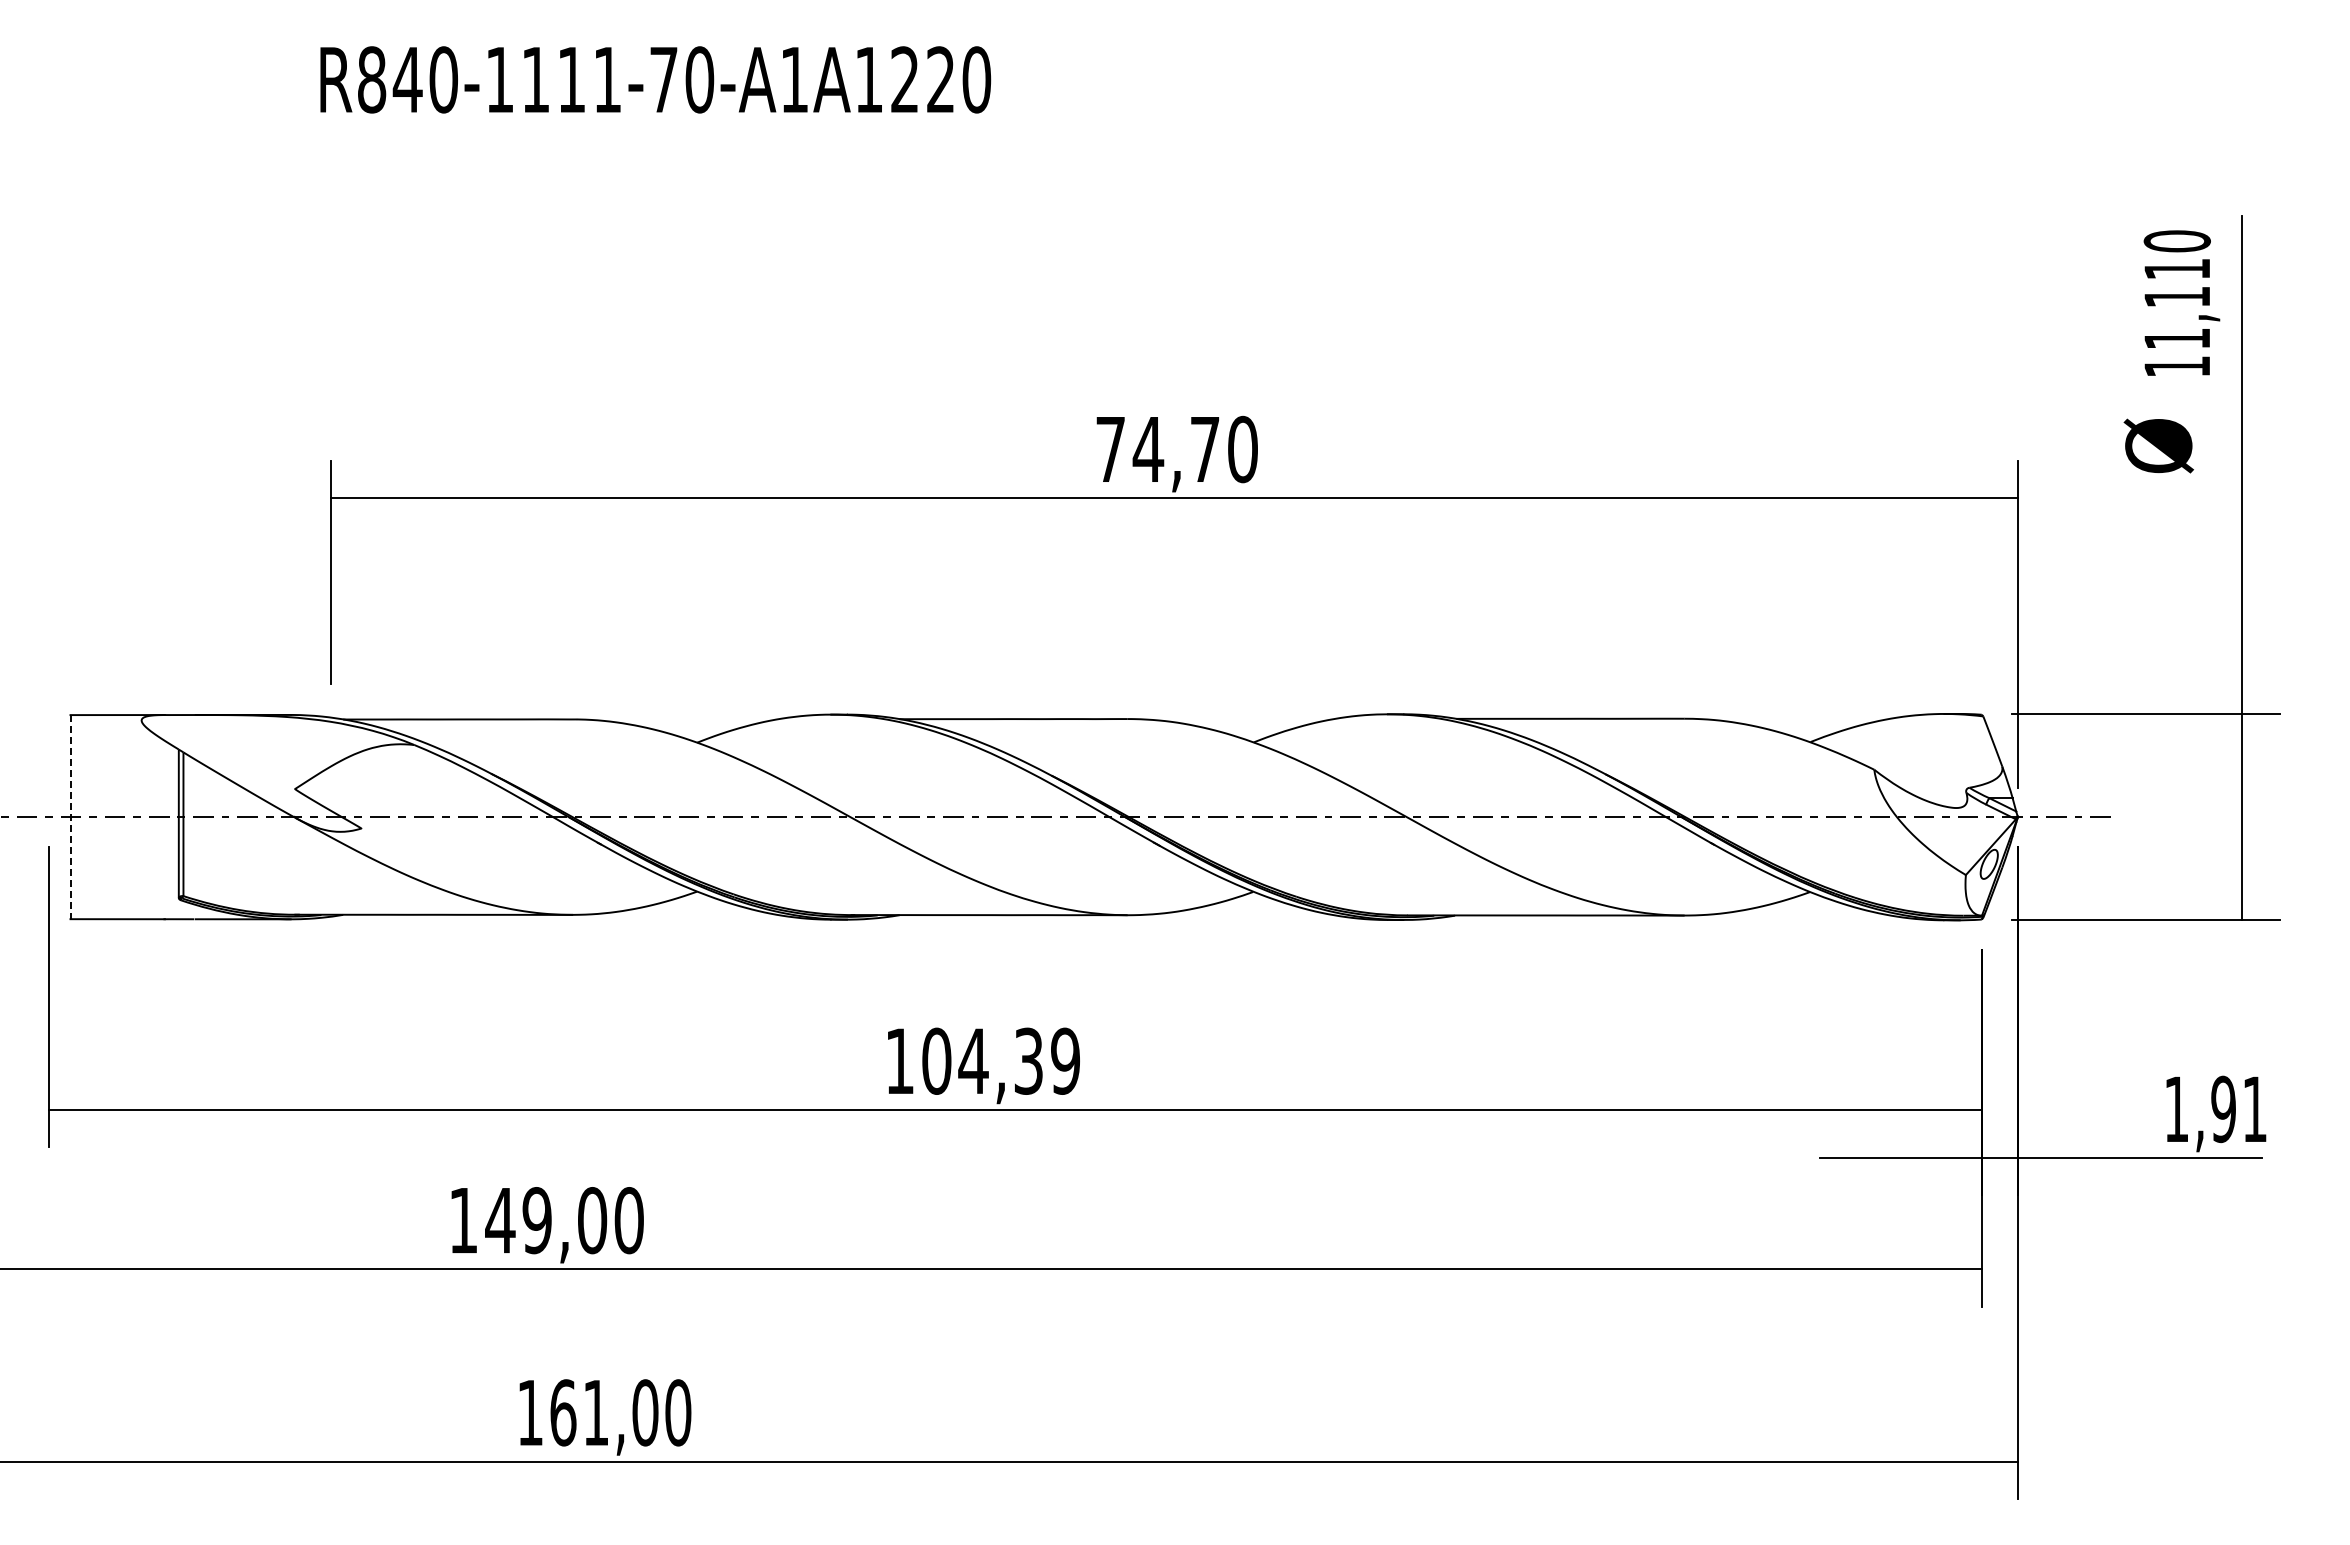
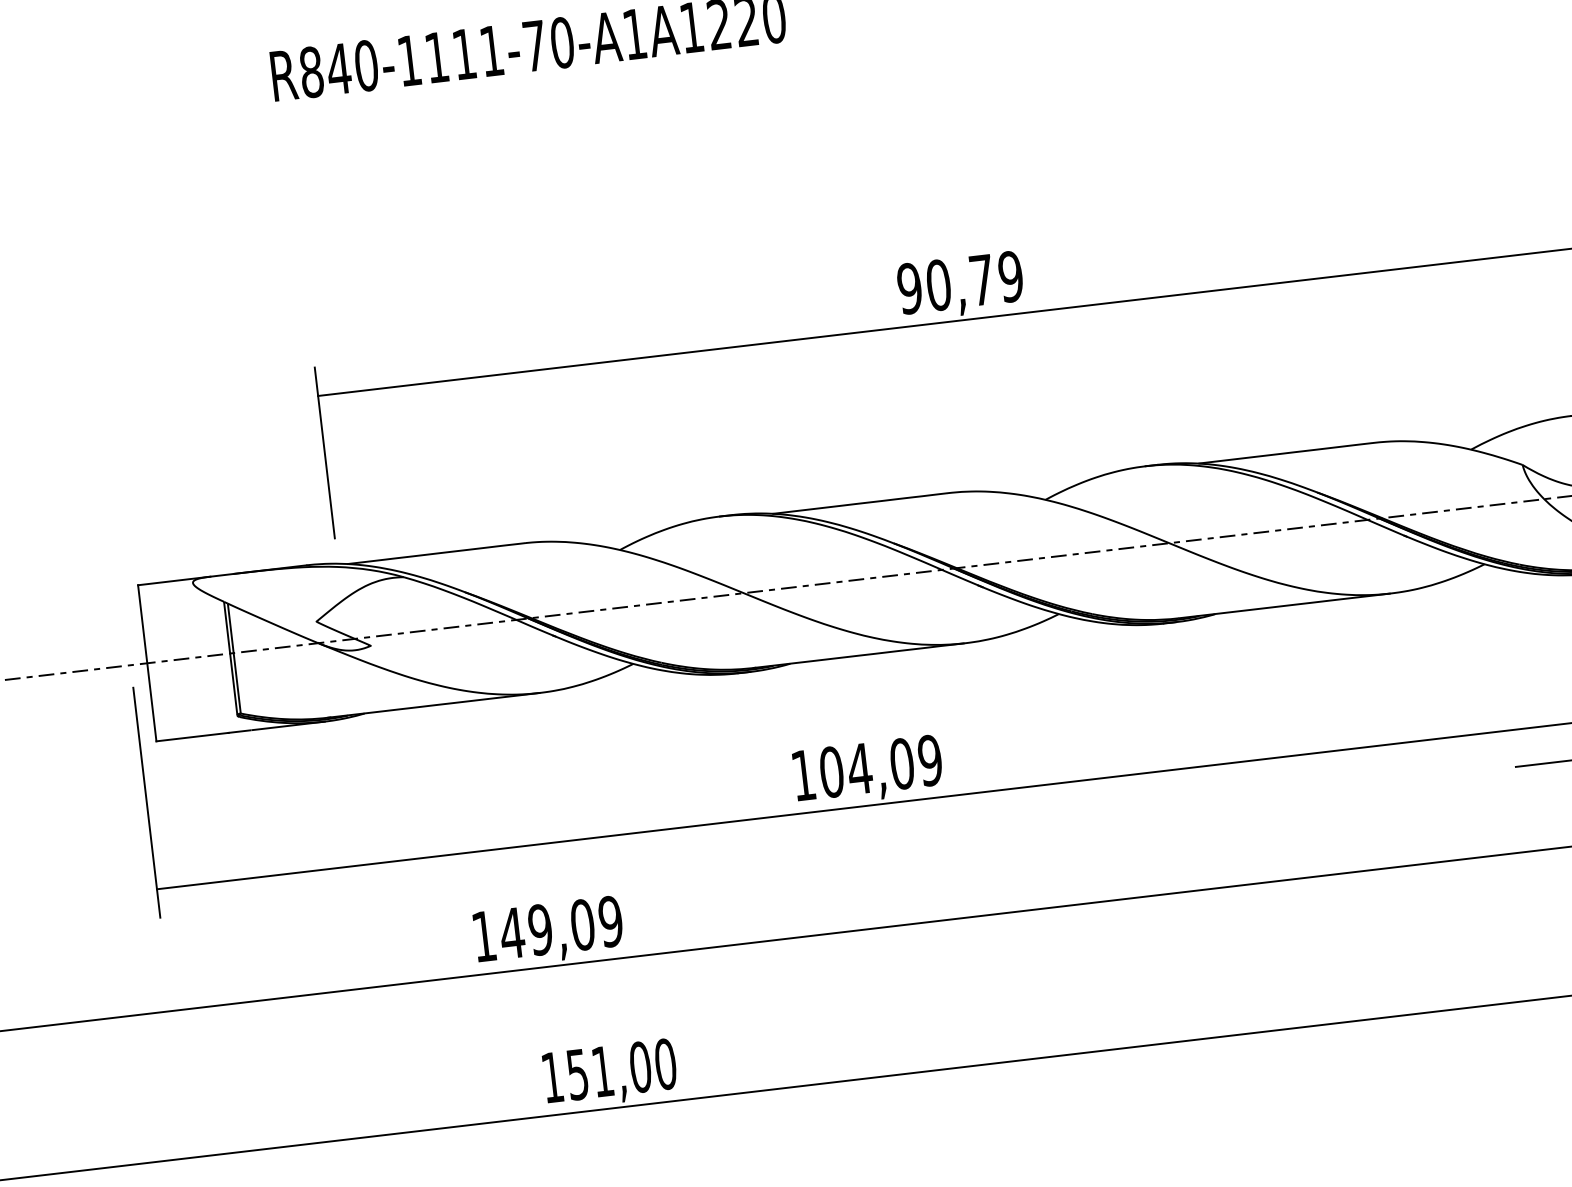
text: (1176, 449) -> (960, 282), 74,70 -> 90,79
line: (70, 817) -> (147, 663), dashed -> solid
text: (1028, 1060) -> (901, 763), 104,39 -> 104,09
text: (628, 1220) -> (610, 921), 149,00 -> 149,09
text: (563, 1412) -> (577, 1074), 161,00 -> 151,00

